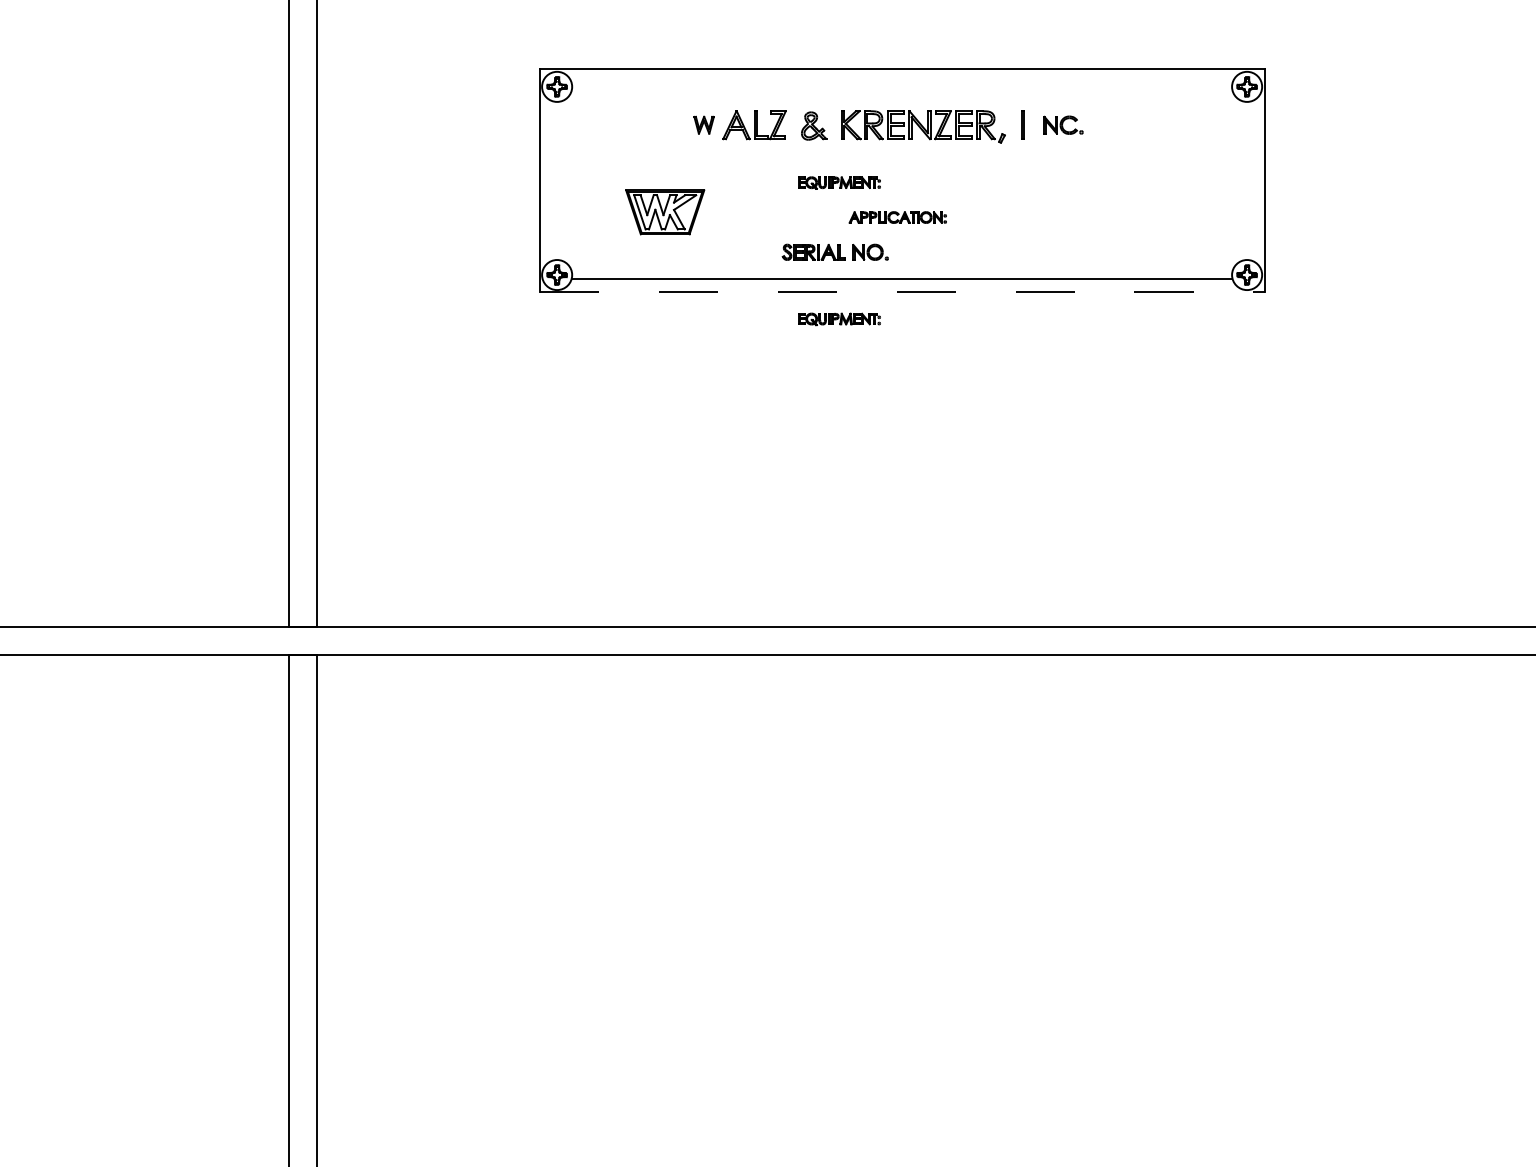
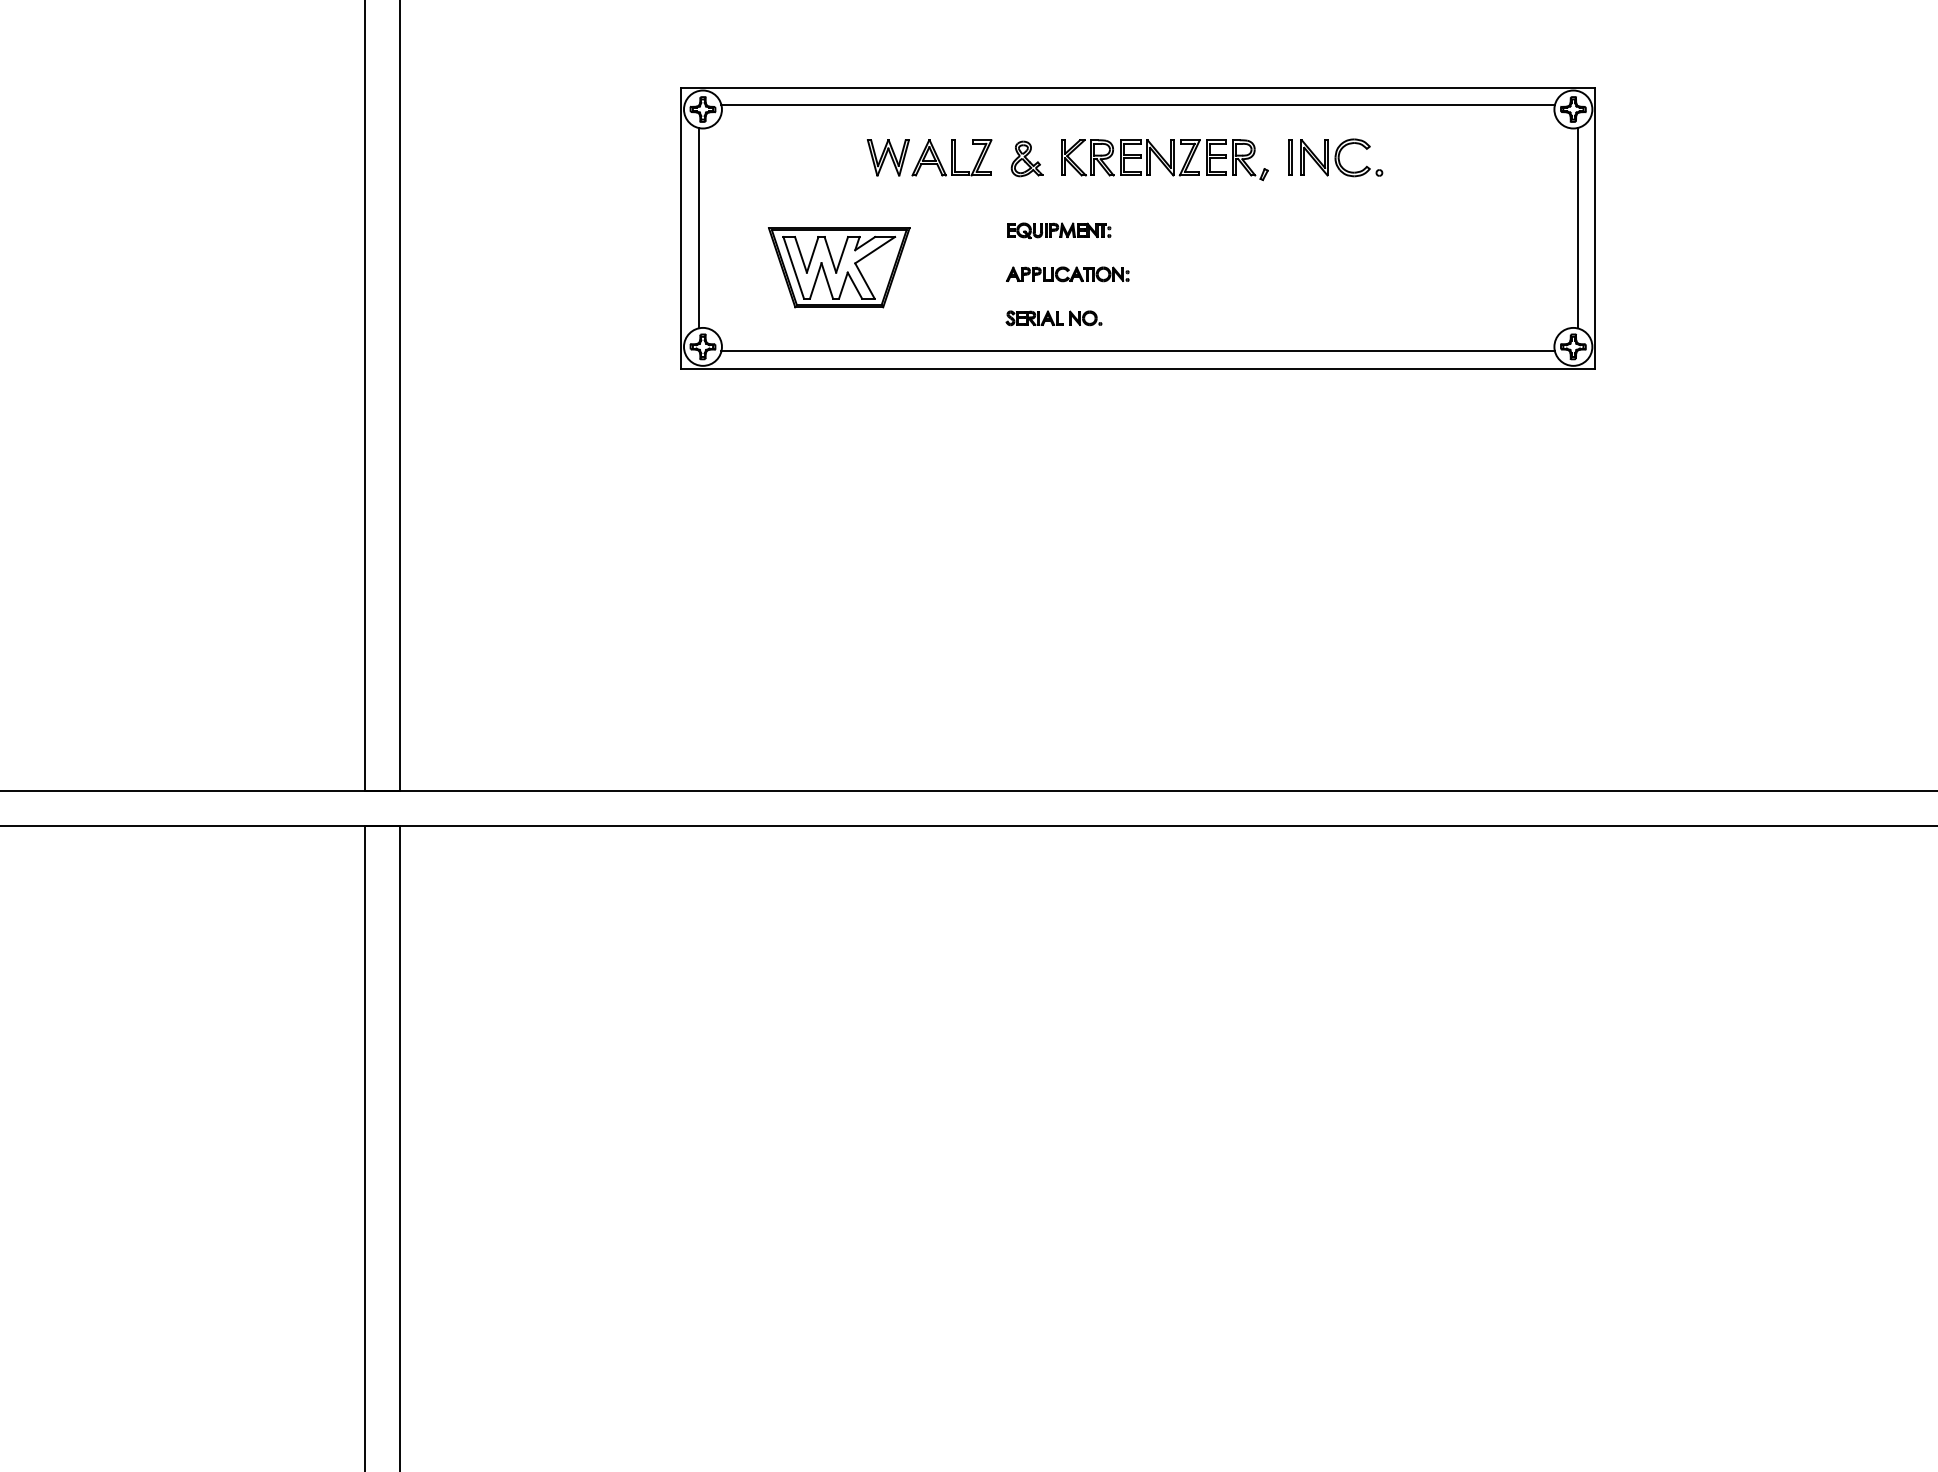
line: (901, 83) -> (1137, 105), added
part: (704, 124) -> (888, 157), size x1.67
part: (1063, 124) -> (1341, 157), size x1.67
line: (553, 180) -> (698, 227), added
line: (1250, 180) -> (1577, 227), added
part: (665, 212) -> (839, 267), size x1.43
part: (897, 217) -> (1067, 274), moved
part: (834, 252) -> (1053, 318), size x0.71
line: (902, 292) -> (1138, 368), dashed -> solid
part: (839, 319) -> (1059, 402), removed

